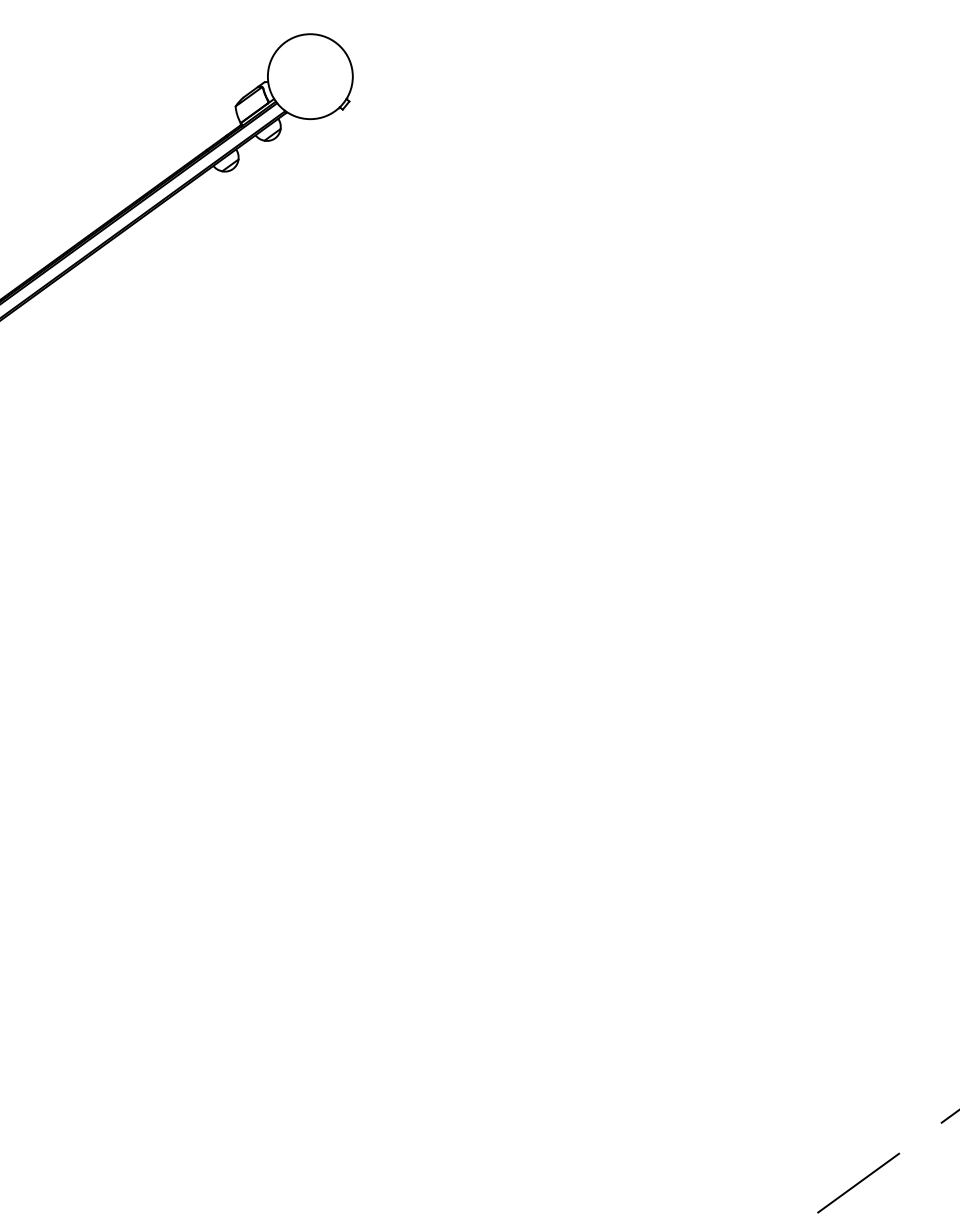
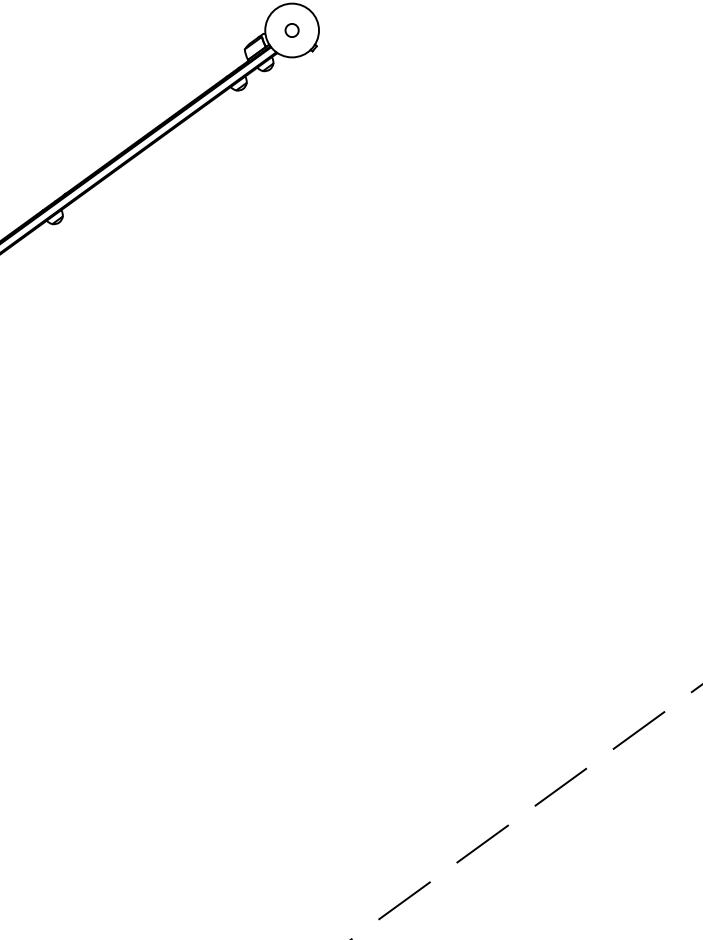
circle: (309, 76) -> (291, 30), added

